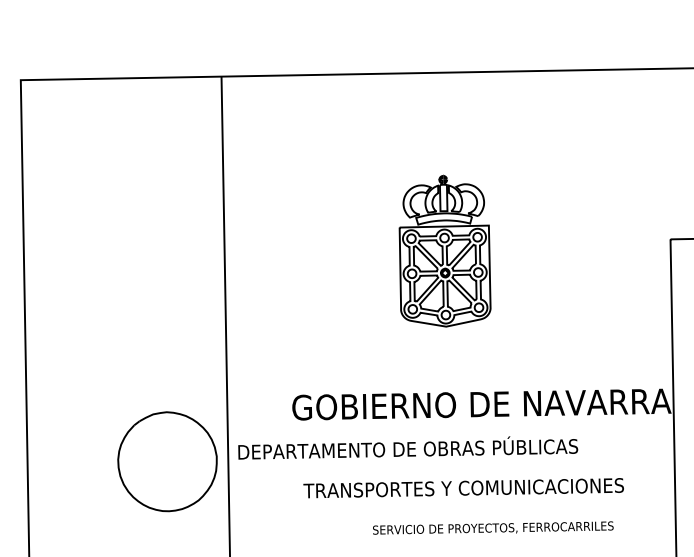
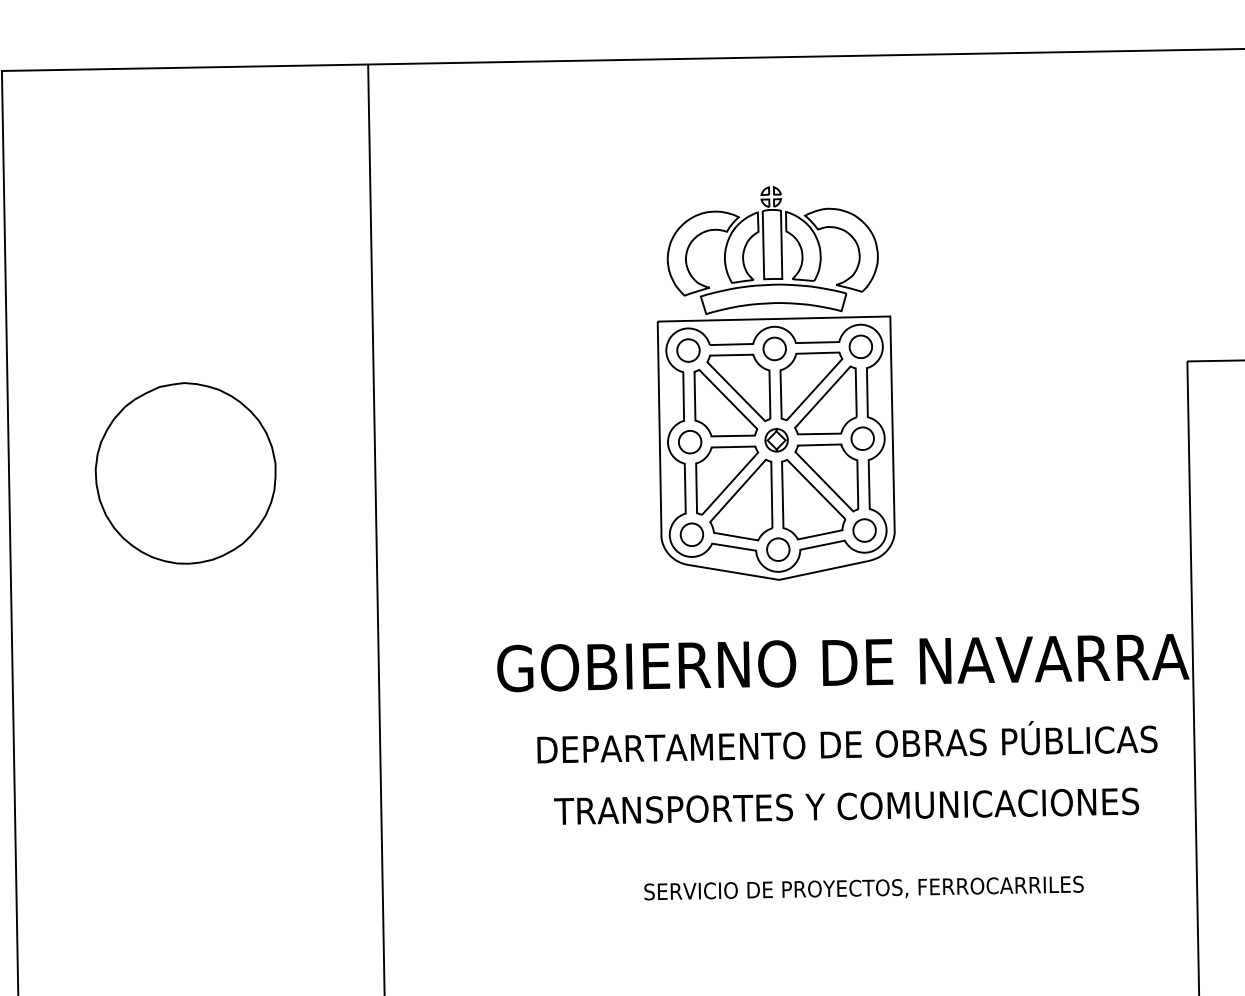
part: (444, 250) -> (774, 381), size x1.43
text: (408, 447) -> (847, 741), moved
part: (167, 461) -> (185, 472), moved
text: (463, 488) -> (846, 806), moved

